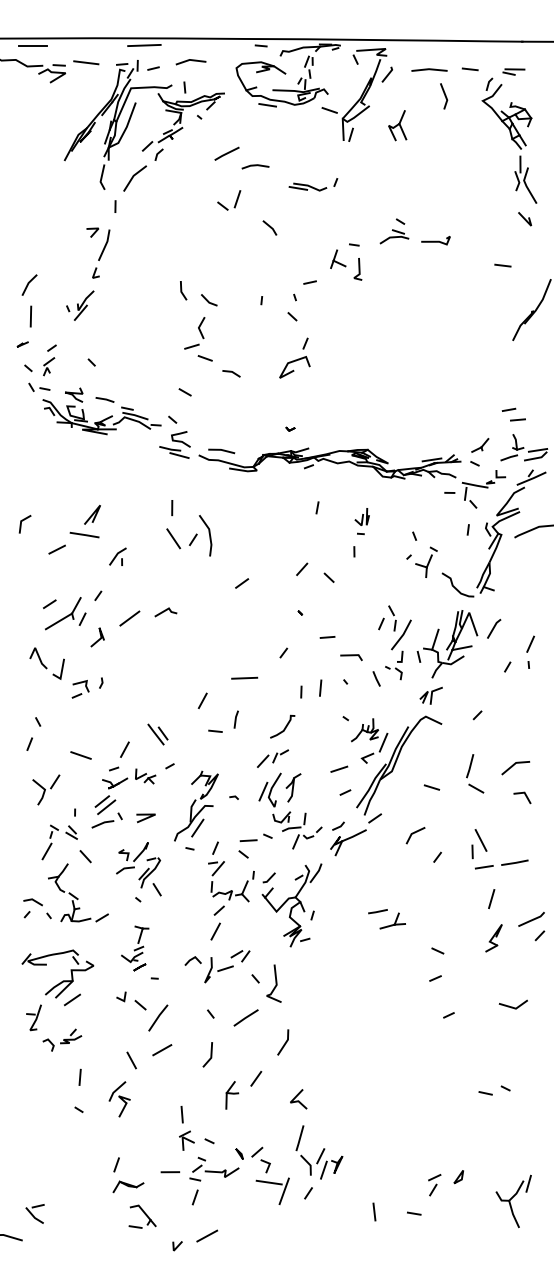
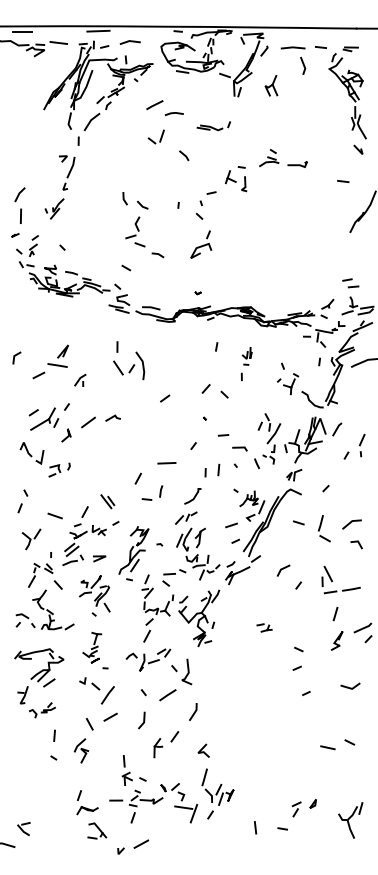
line: (431, 786) -> (298, 522), moved
part: (387, 918) -> (264, 627), size x0.6
part: (494, 1090) -> (337, 744), size x1.6

